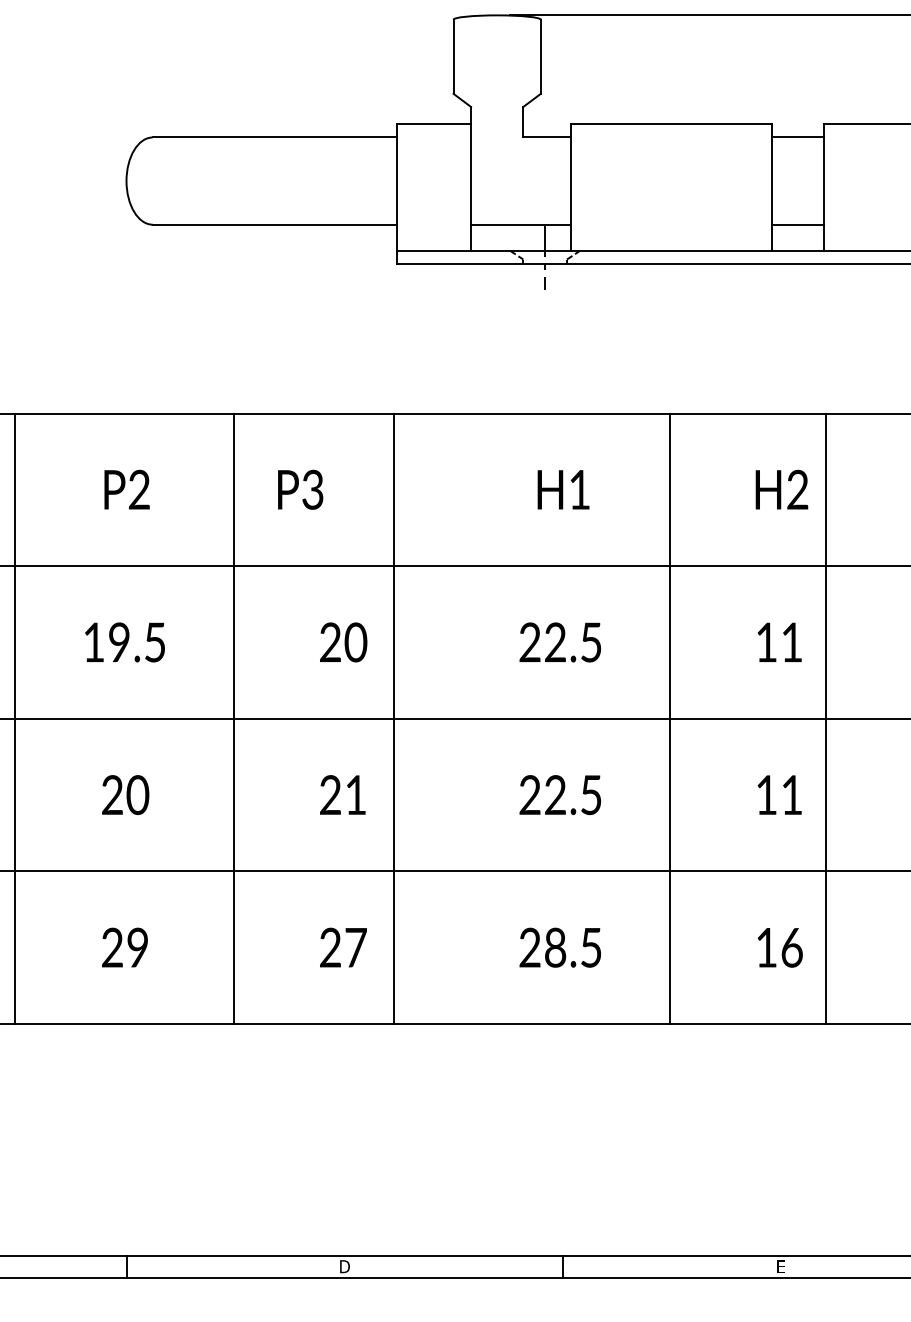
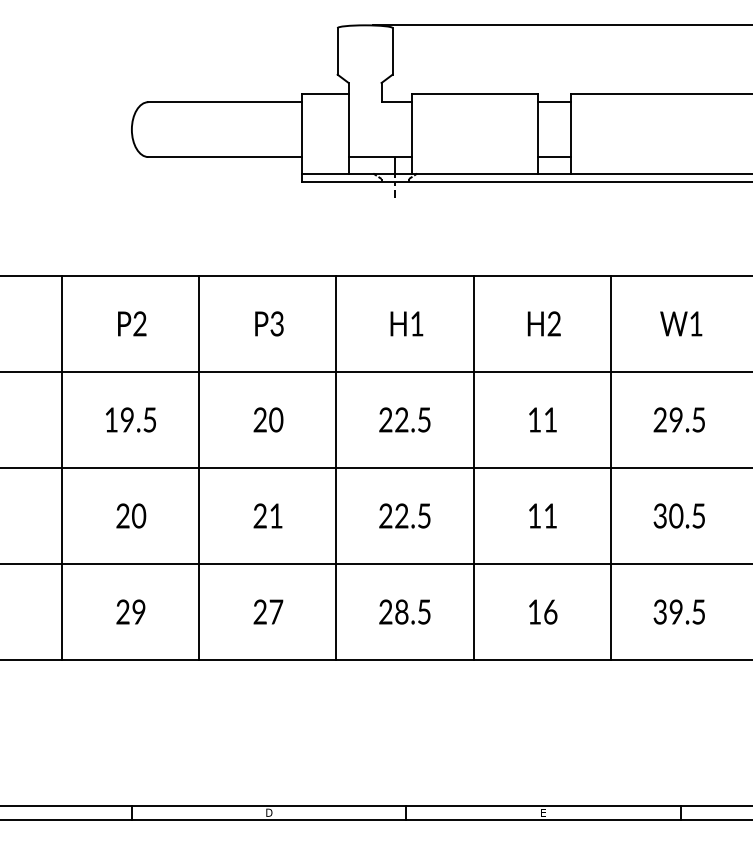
text: (300, 489) -> (269, 323), moved
line: (394, 718) -> (336, 467), moved
line: (825, 718) -> (610, 467), moved

